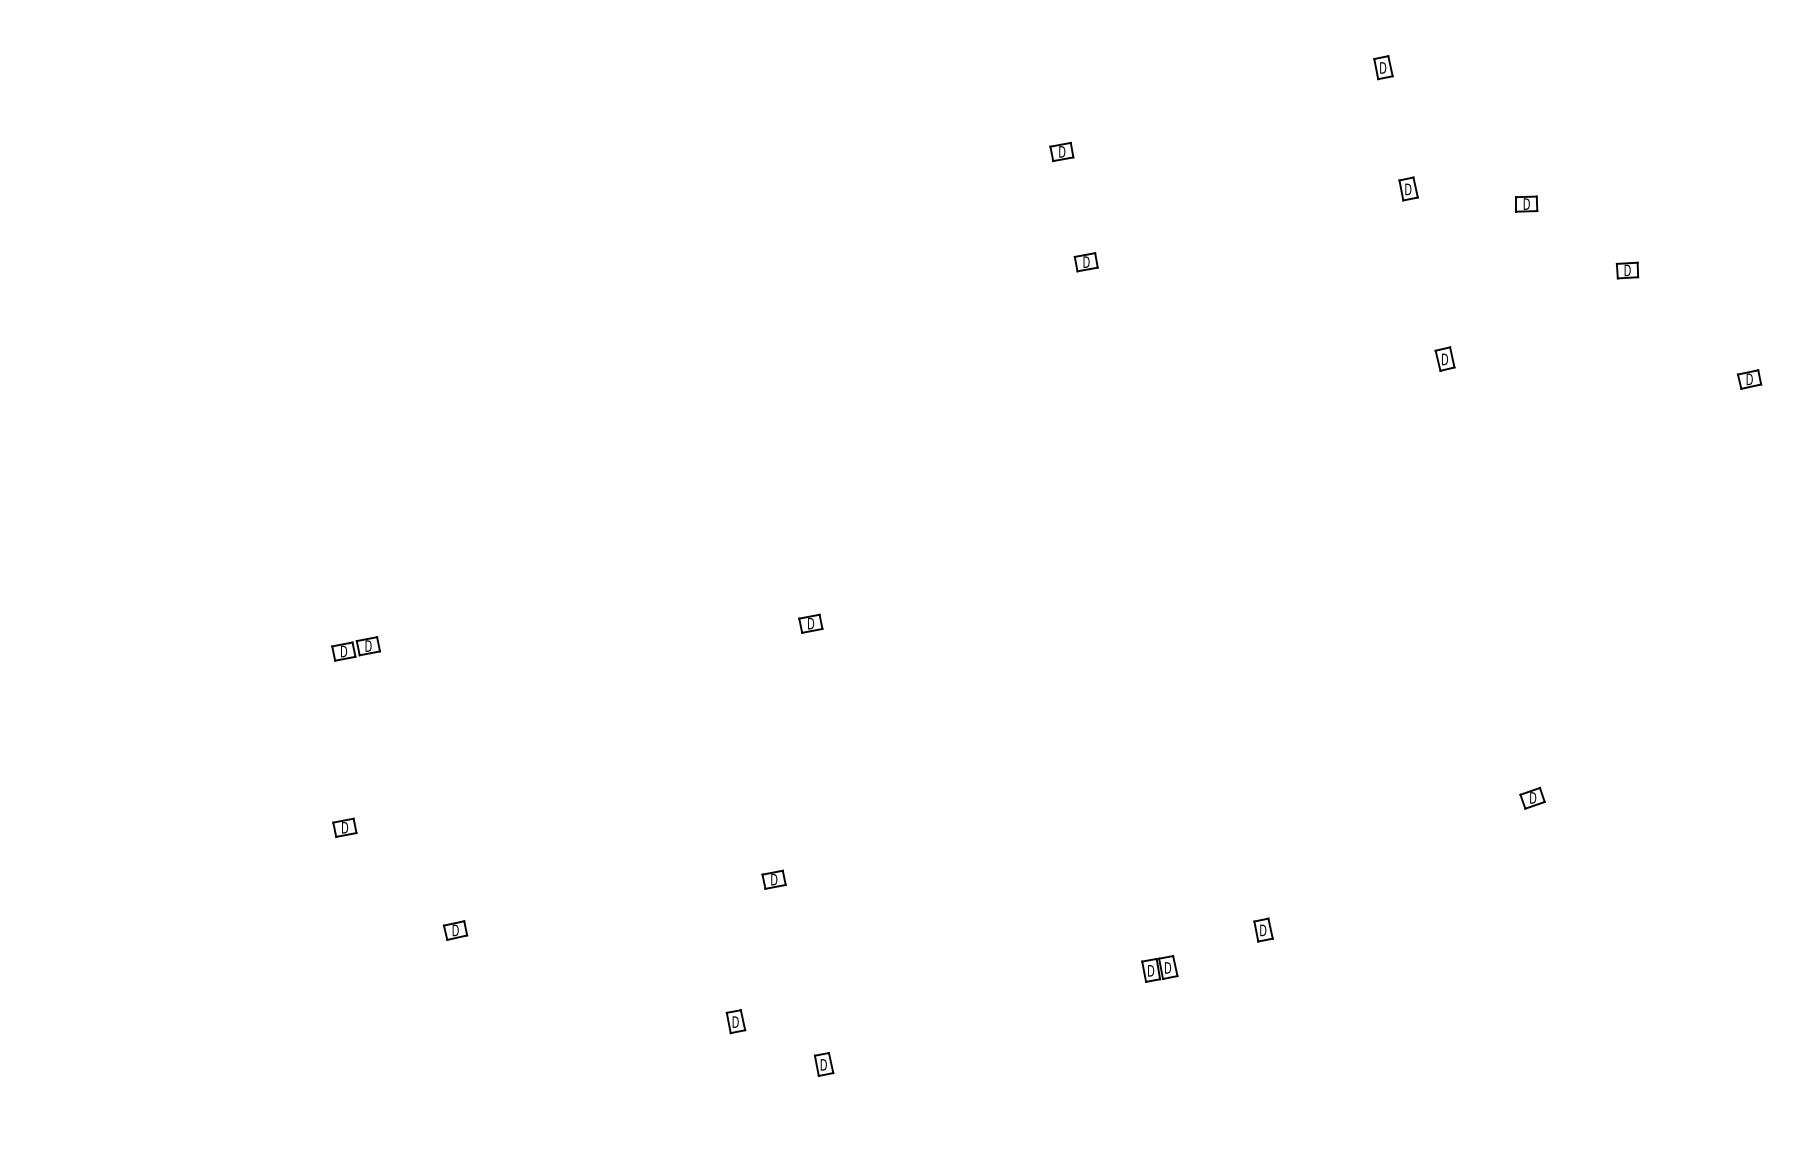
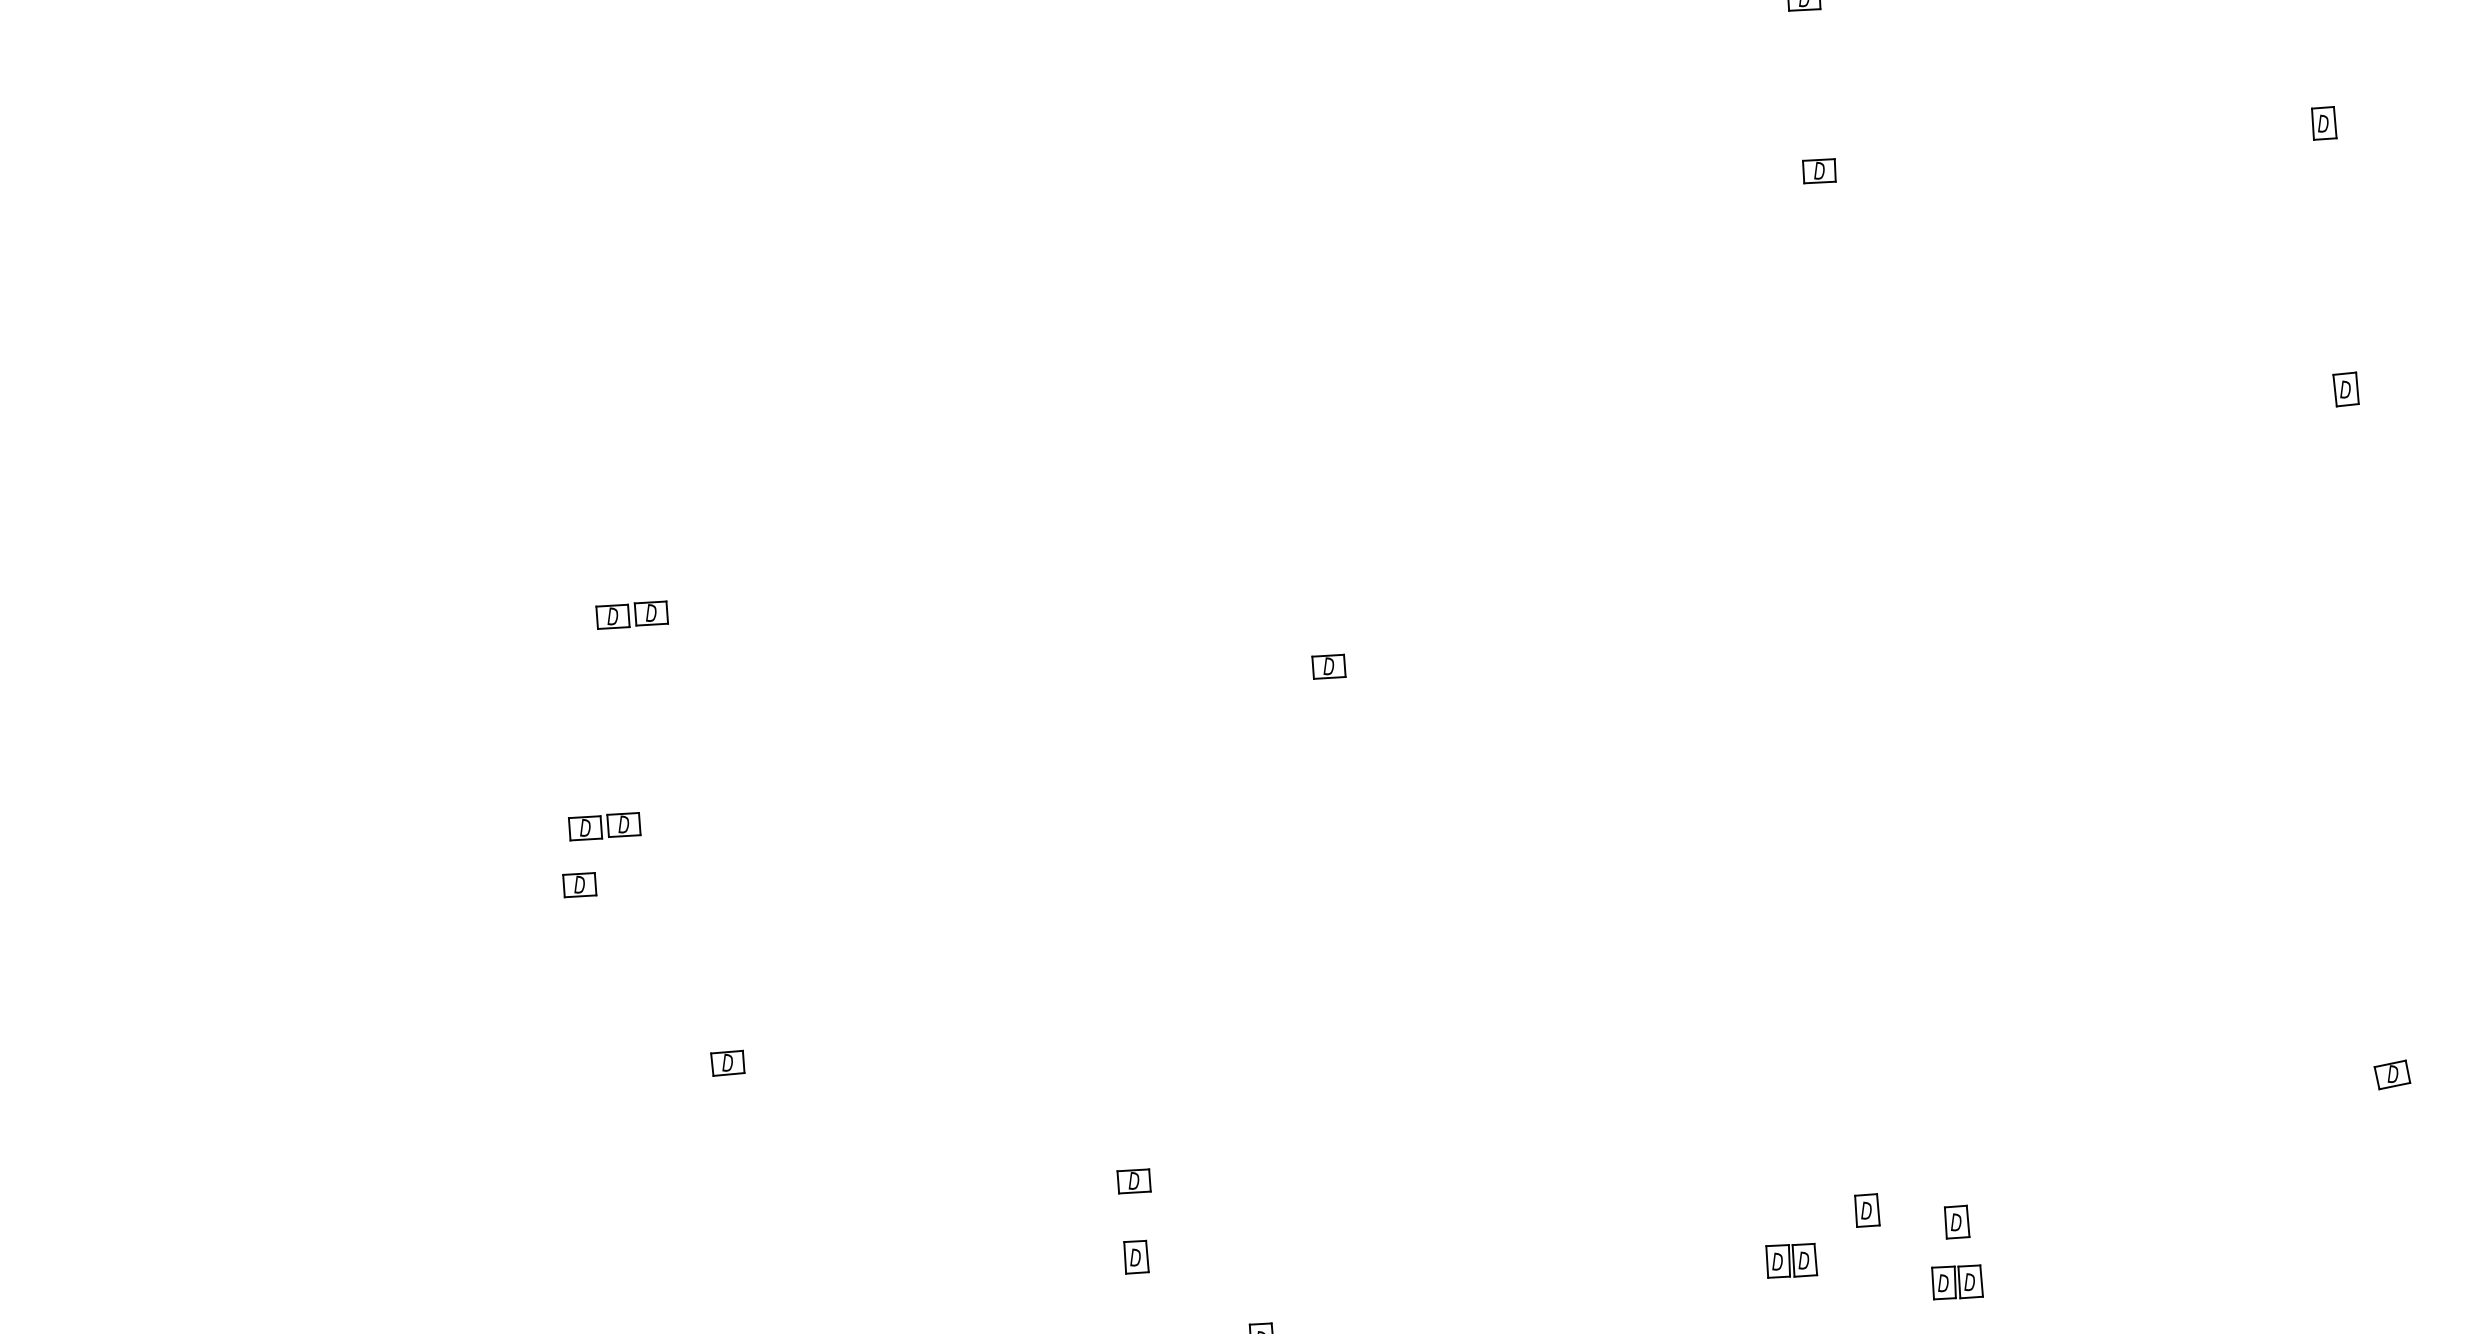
part: (355, 787) -> (603, 825), added
part: (773, 879) -> (1133, 1180), moved
part: (1204, 929) -> (1867, 1209), added
part: (1268, 968) -> (1957, 1281), added

